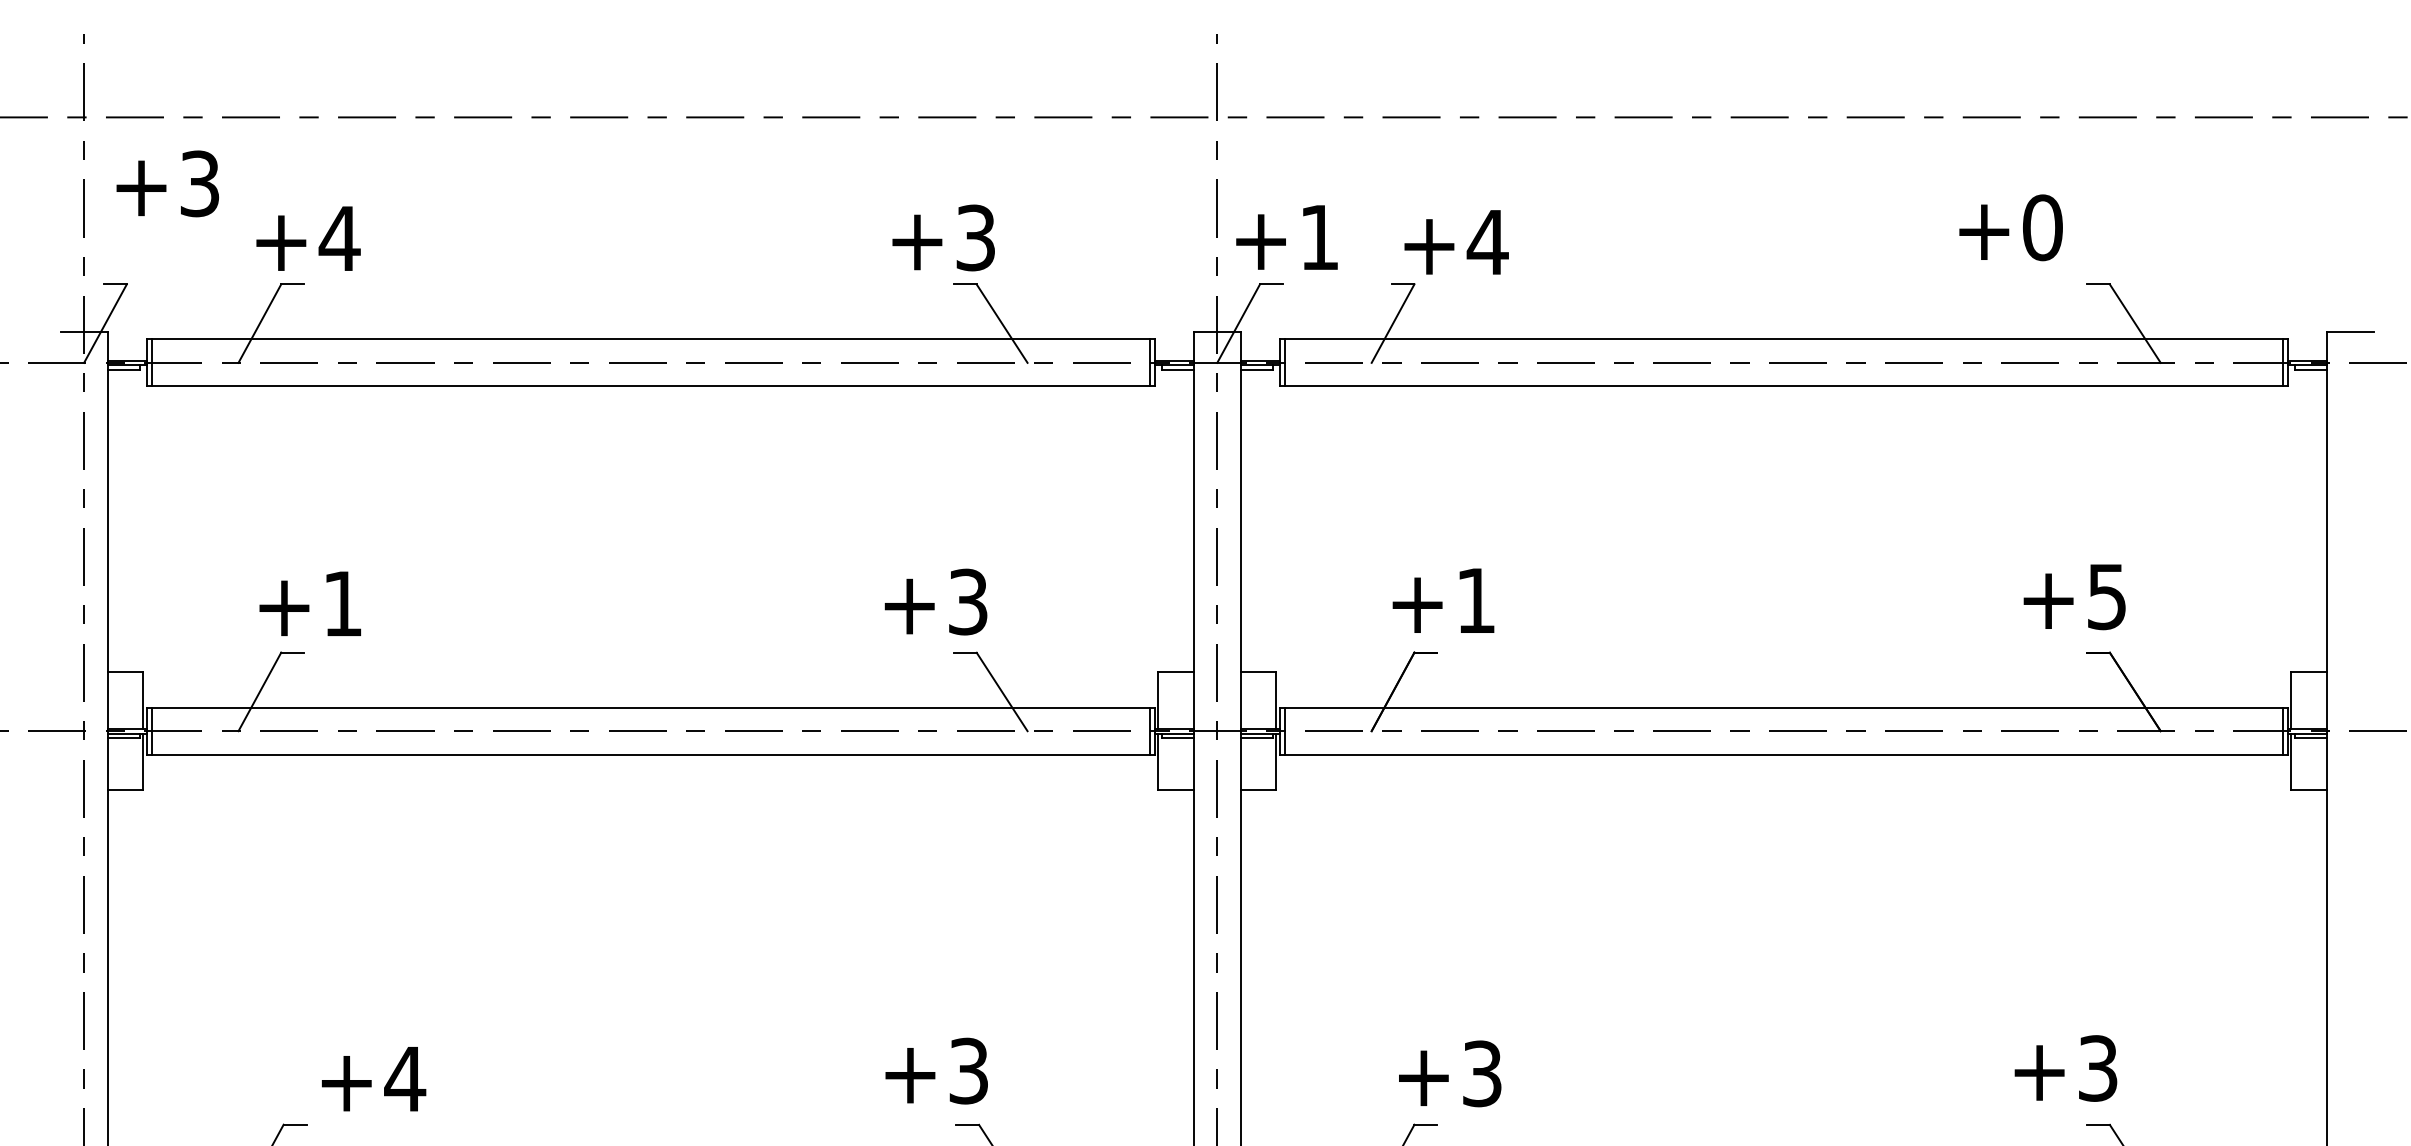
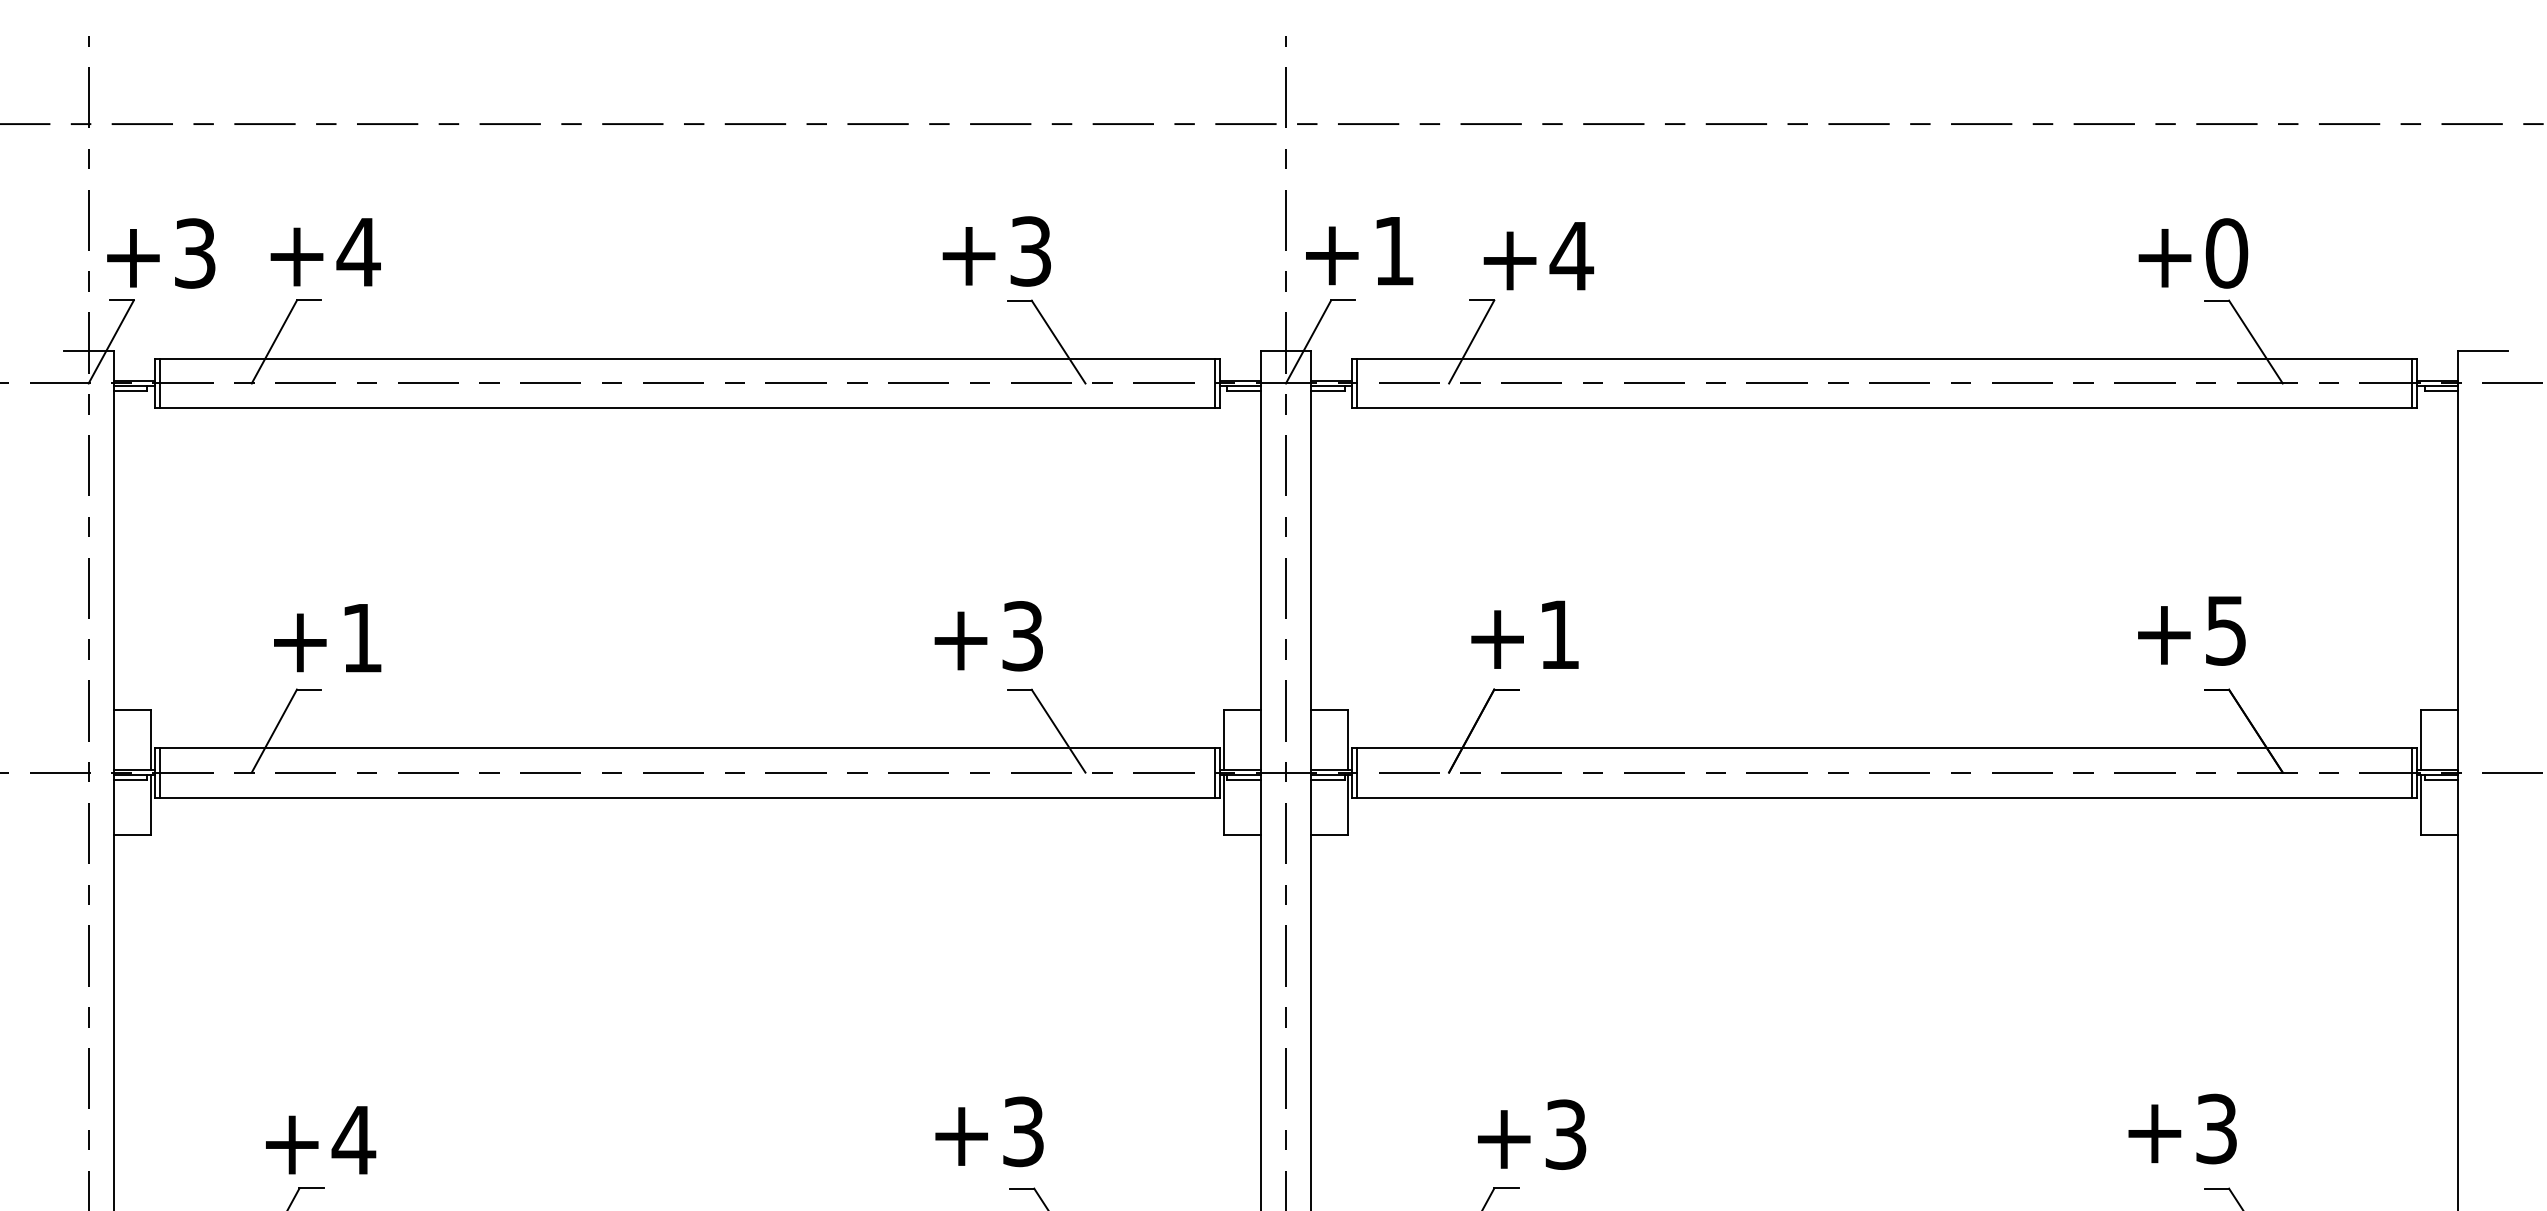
text: (167, 183) -> (160, 253), moved
text: (2010, 227) -> (2192, 253), moved
text: (374, 1079) -> (321, 1140), moved

